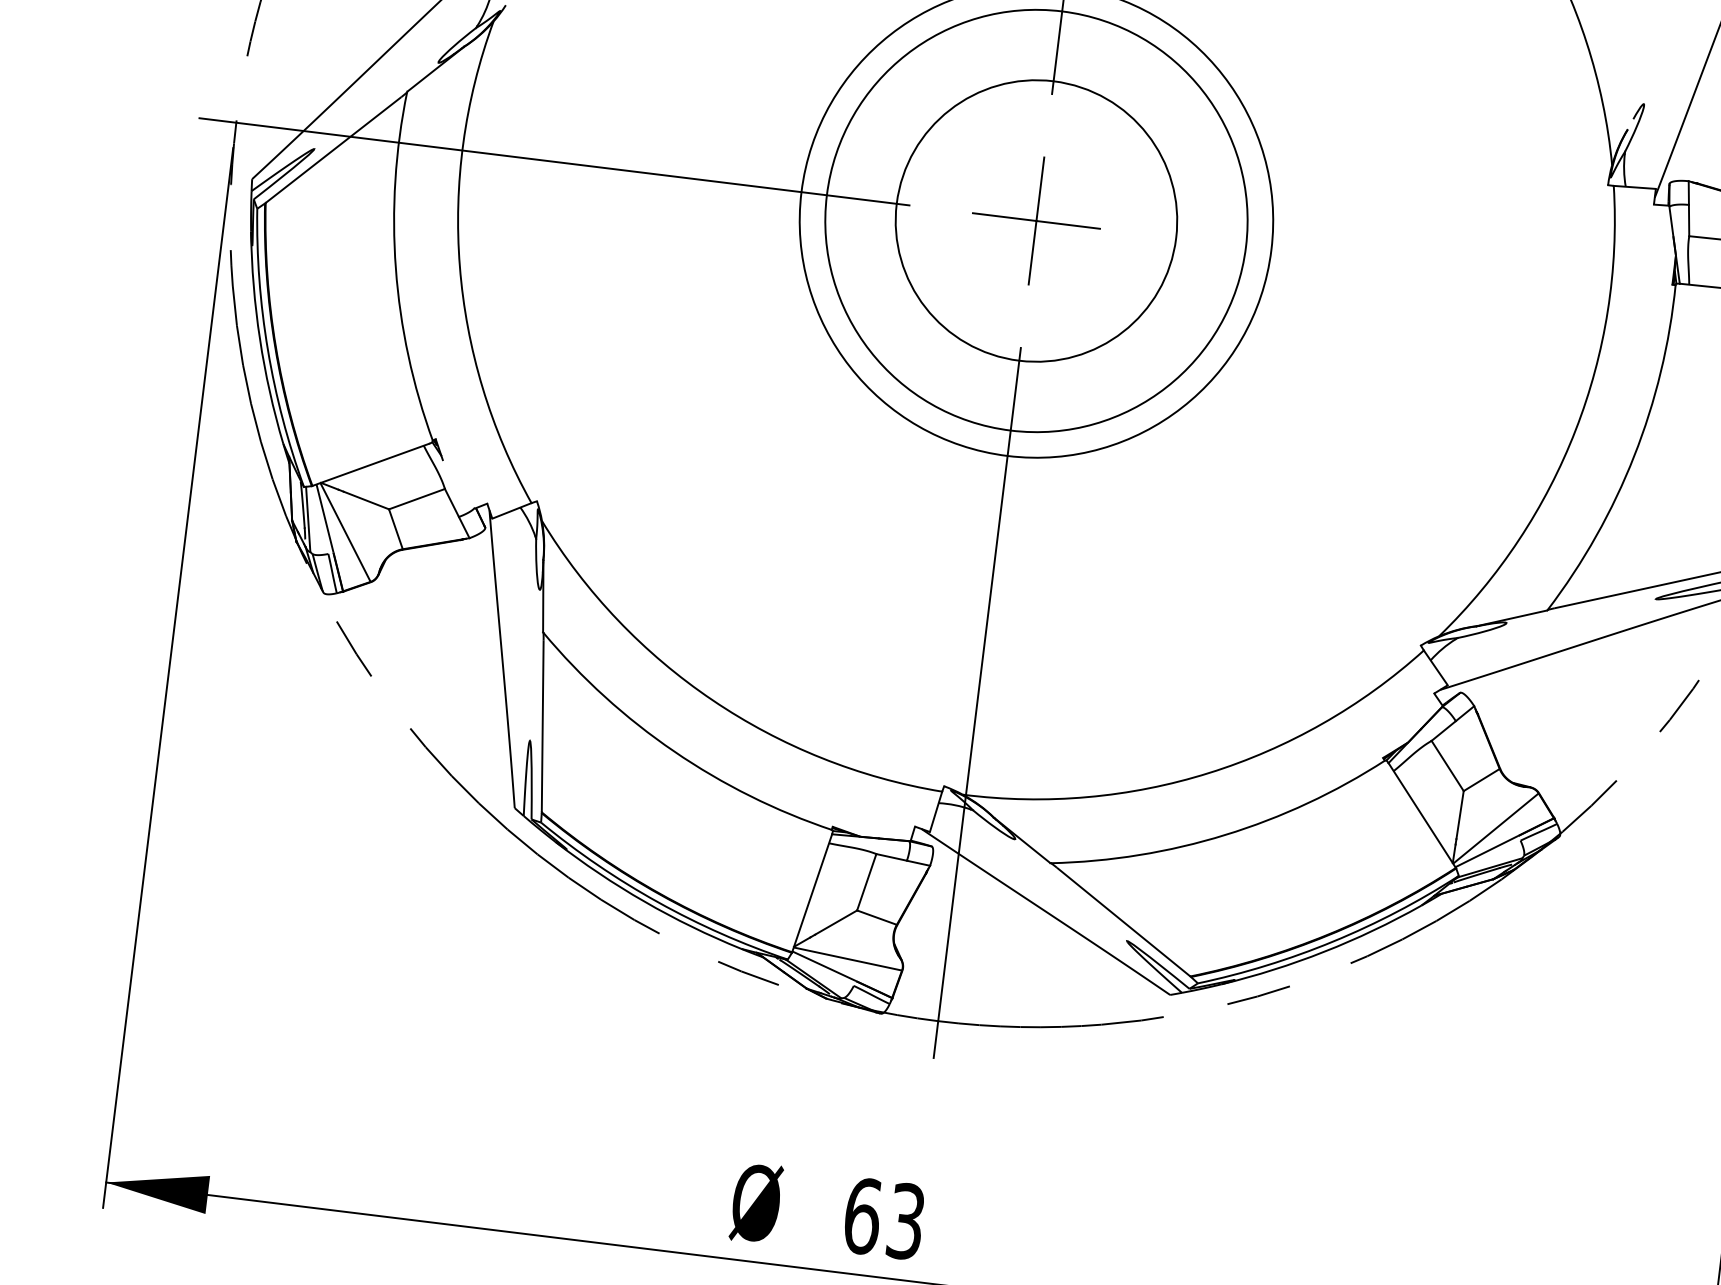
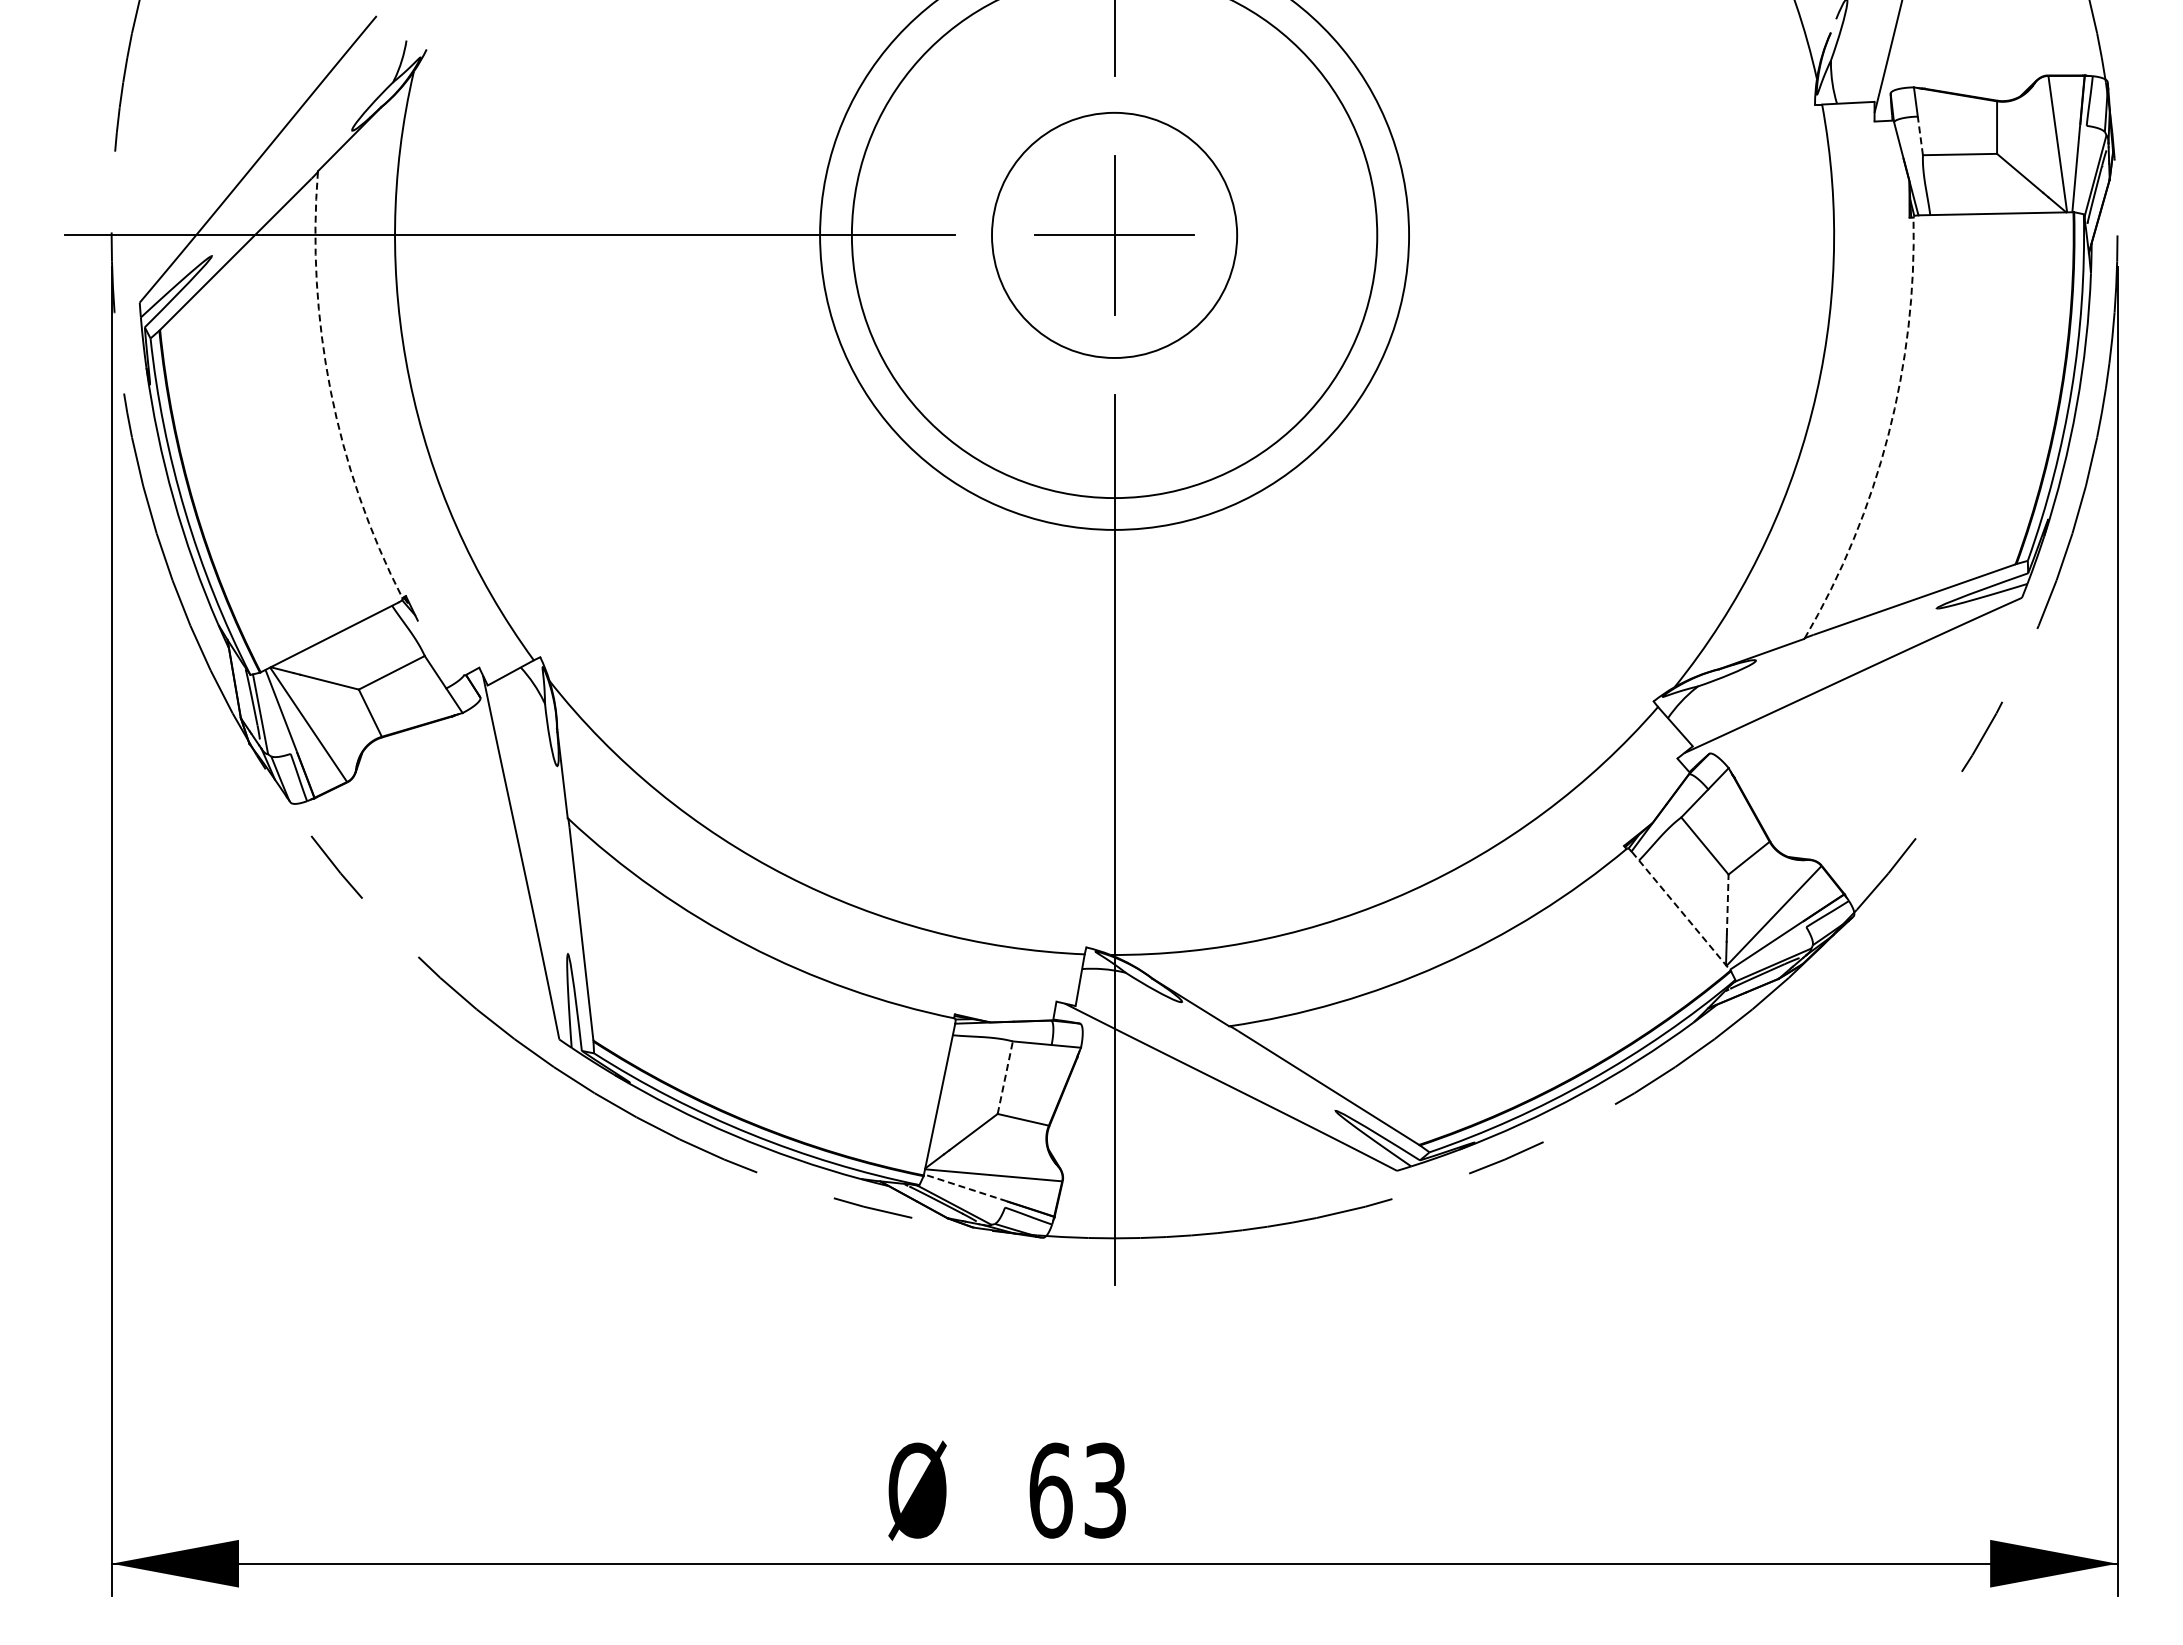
line: (1689, 220) -> (1920, 135), solid -> dashed
circle: (1036, 221) -> (1114, 235), size x0.7
arc: (395, 268) -> (330, 391), solid -> dashed
arc: (1634, 456) -> (1888, 435), solid -> dashed
line: (1459, 814) -> (1727, 904), solid -> dashed
line: (1422, 815) -> (1681, 911), solid -> dashed
line: (866, 882) -> (1005, 1077), solid -> dashed
line: (824, 965) -> (965, 1187), solid -> dashed

